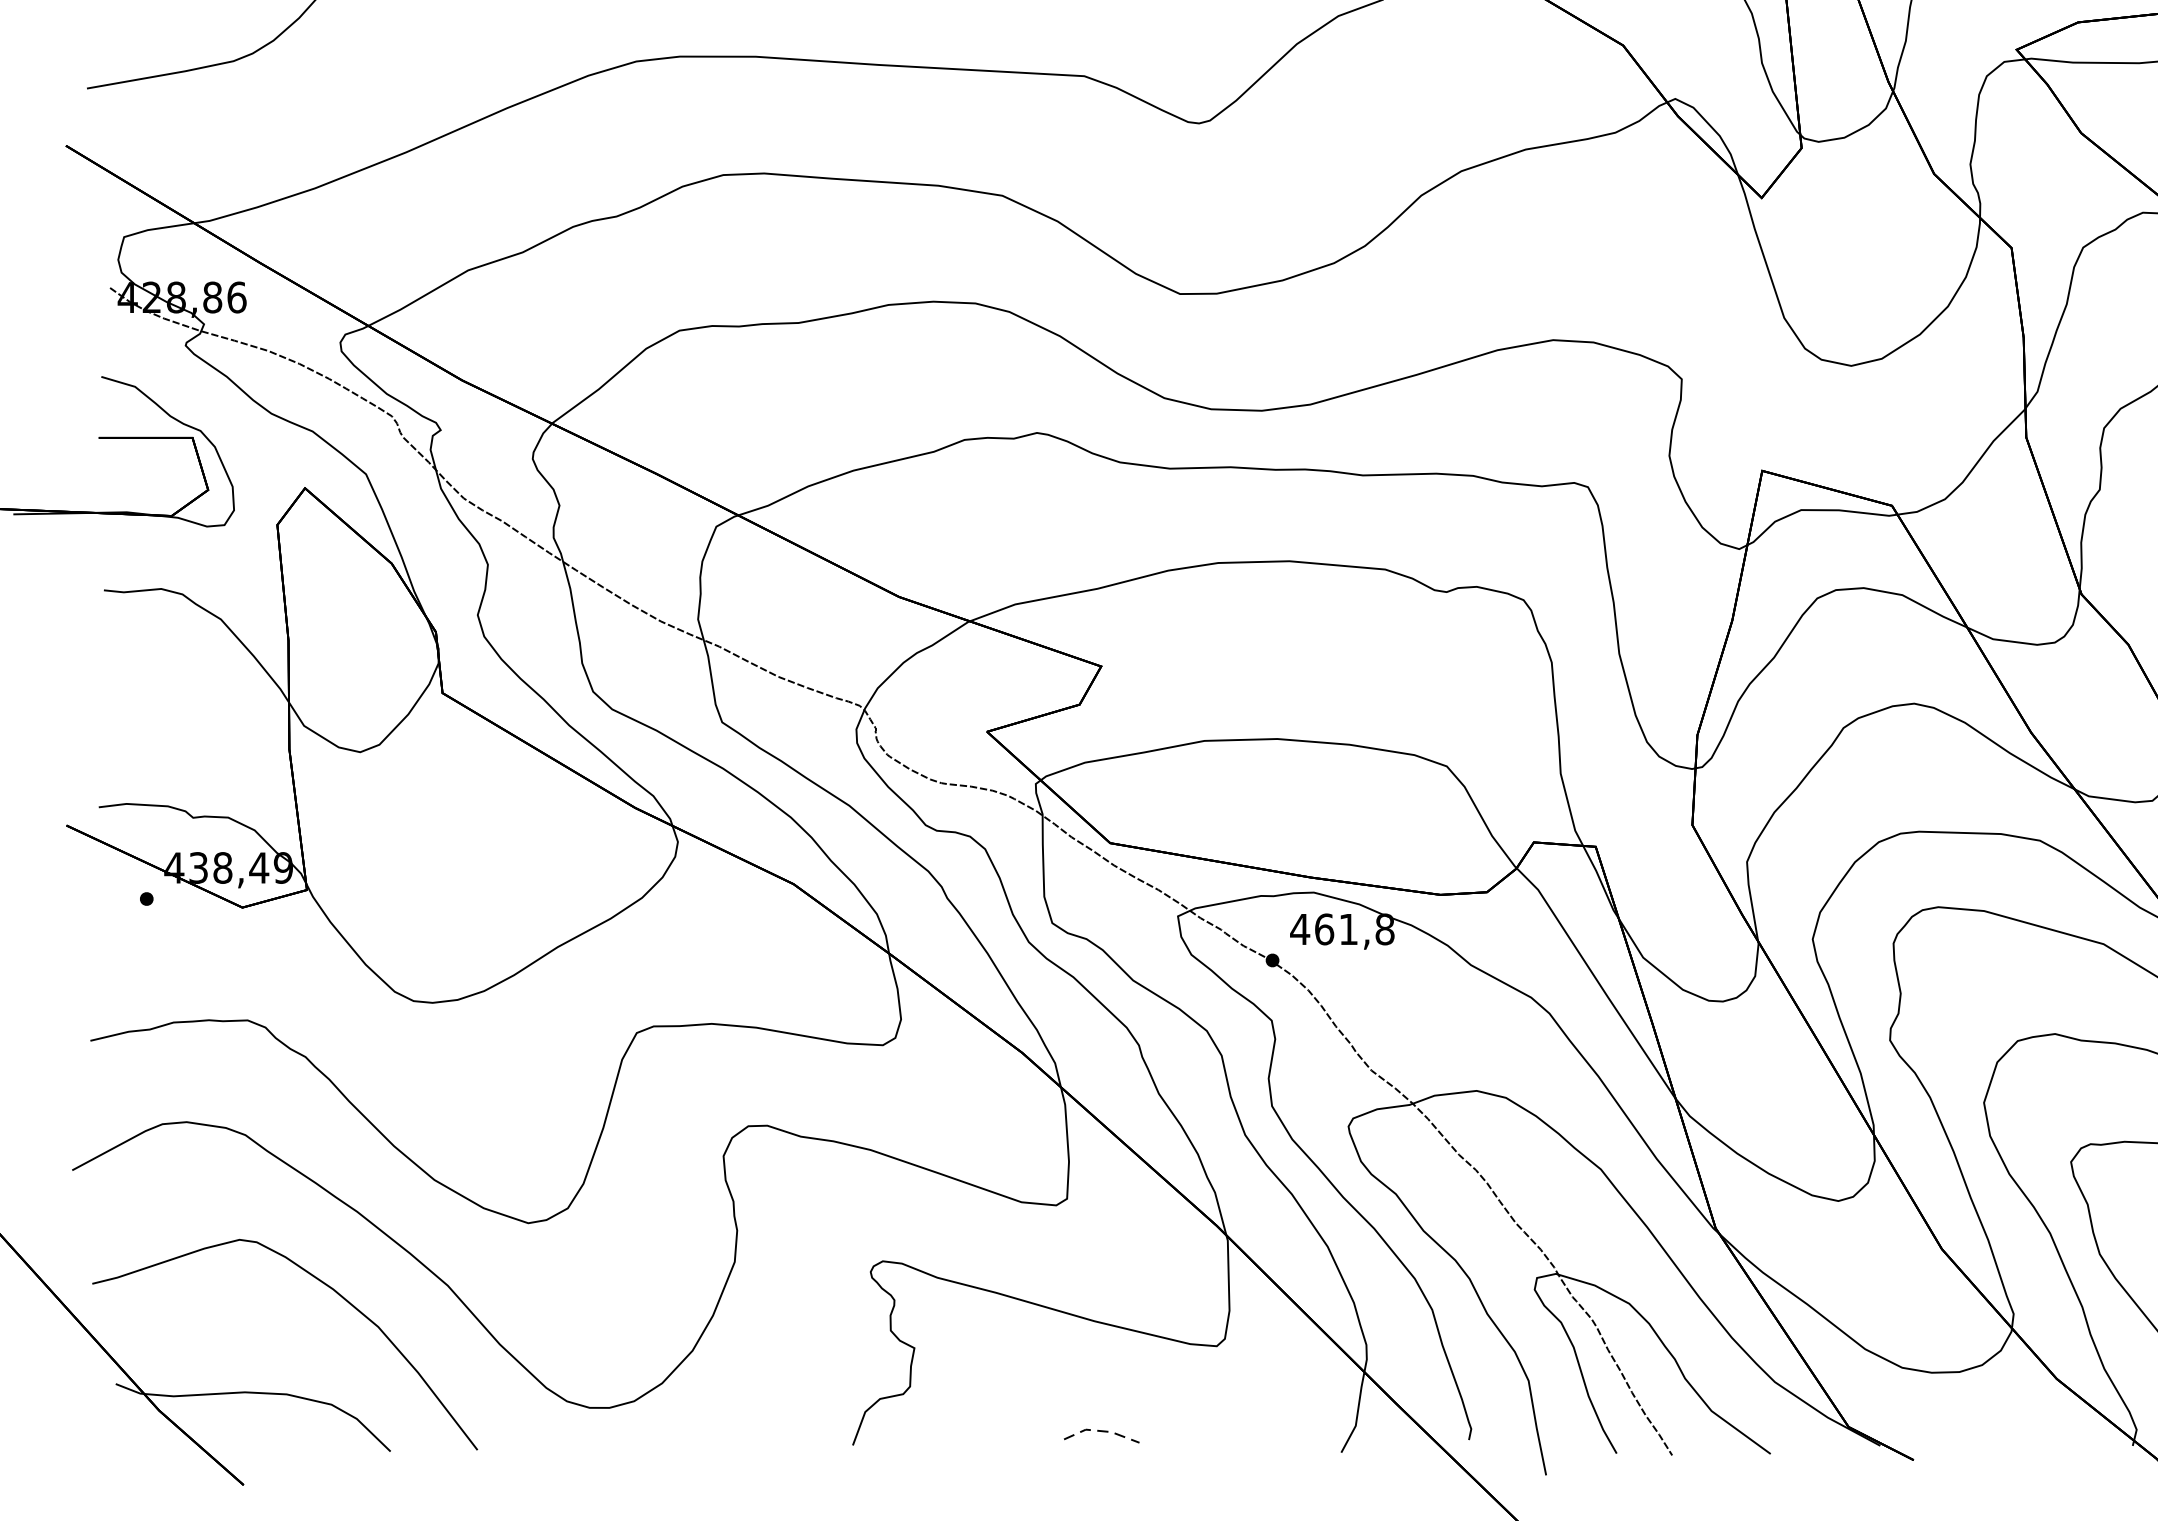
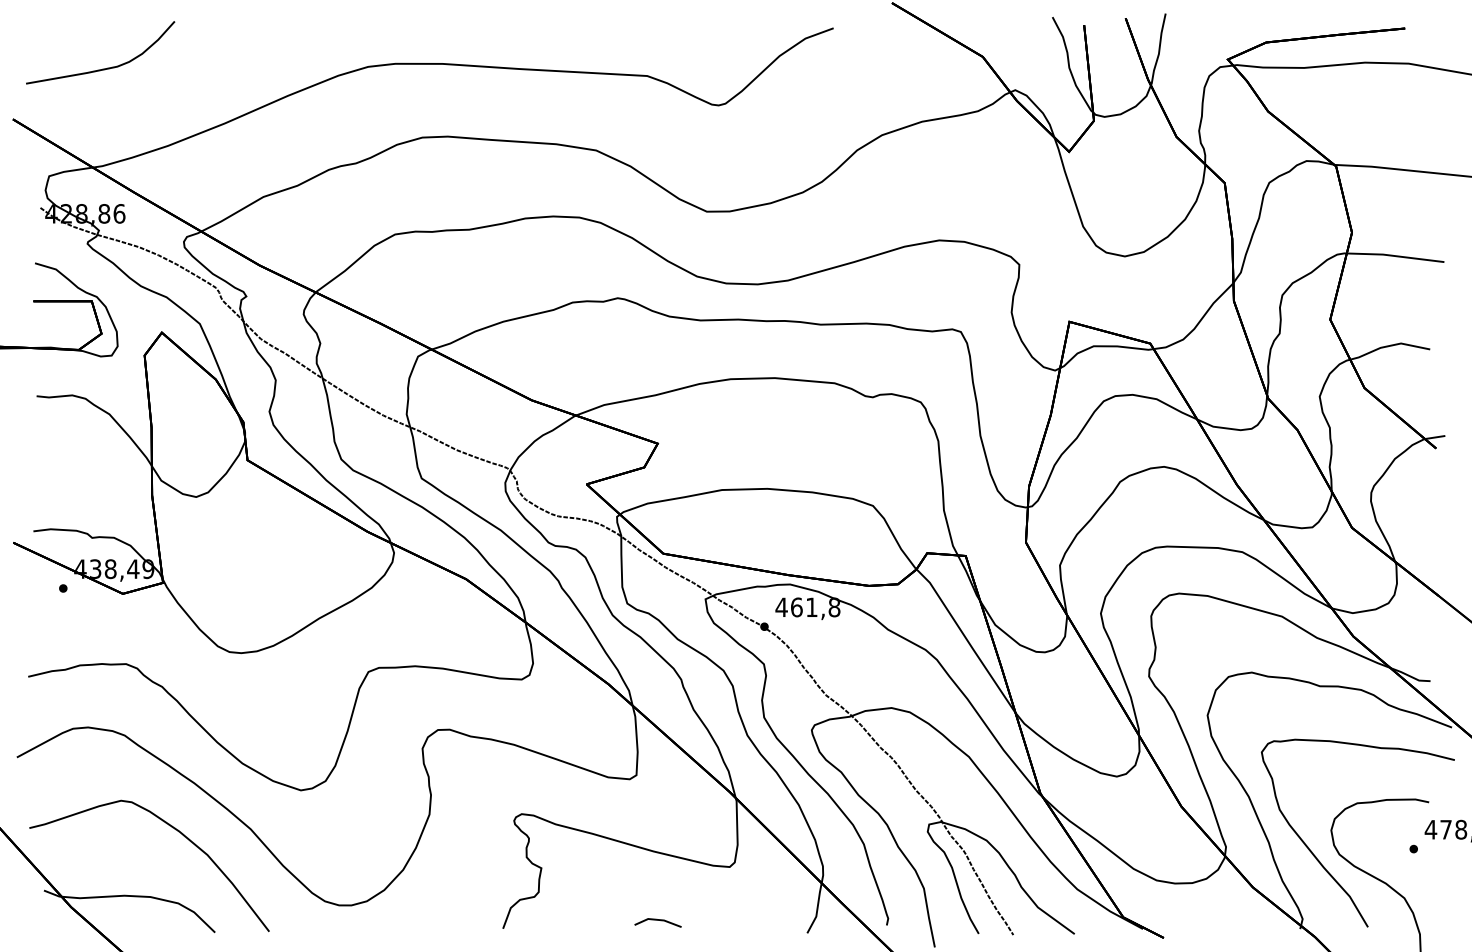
line: (1102, 1430) -> (658, 919), dashed -> solid

